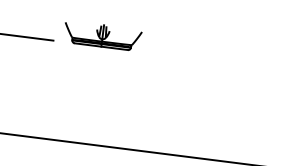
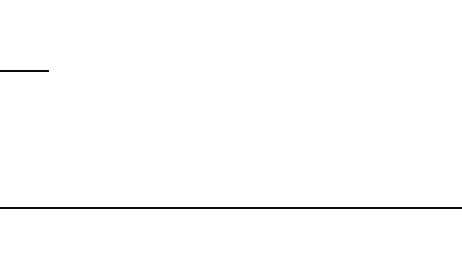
part: (102, 35) -> (114, 56), removed

